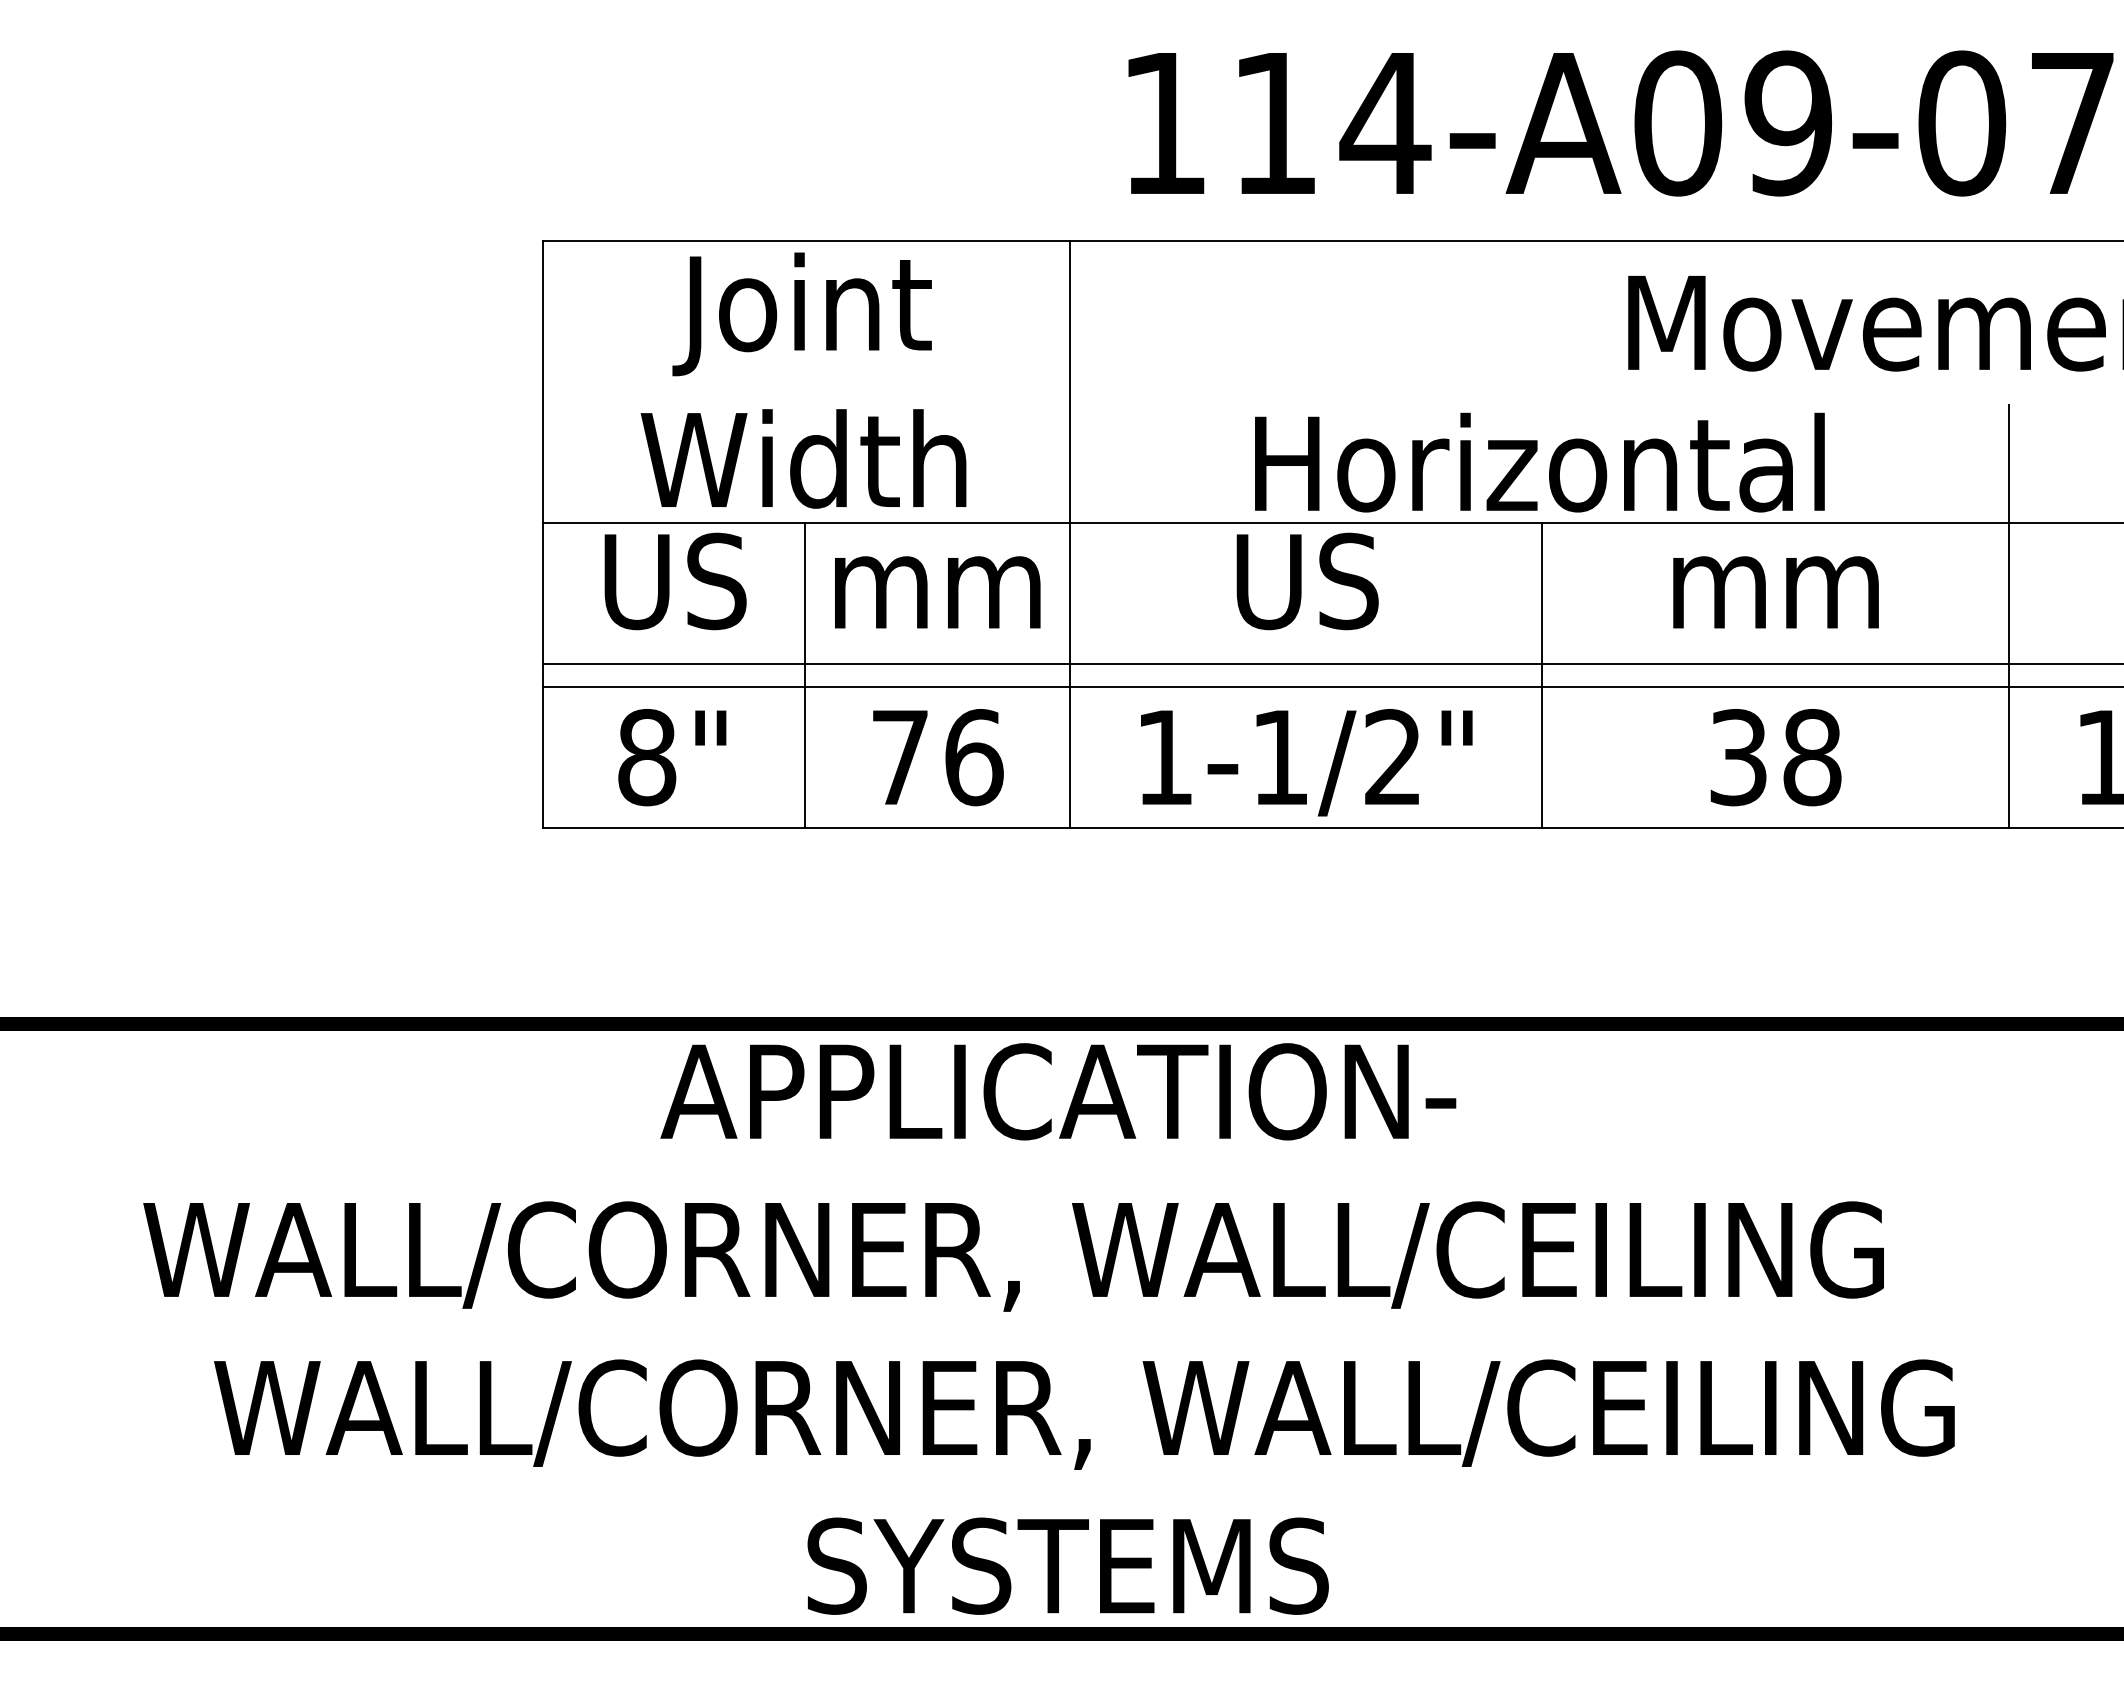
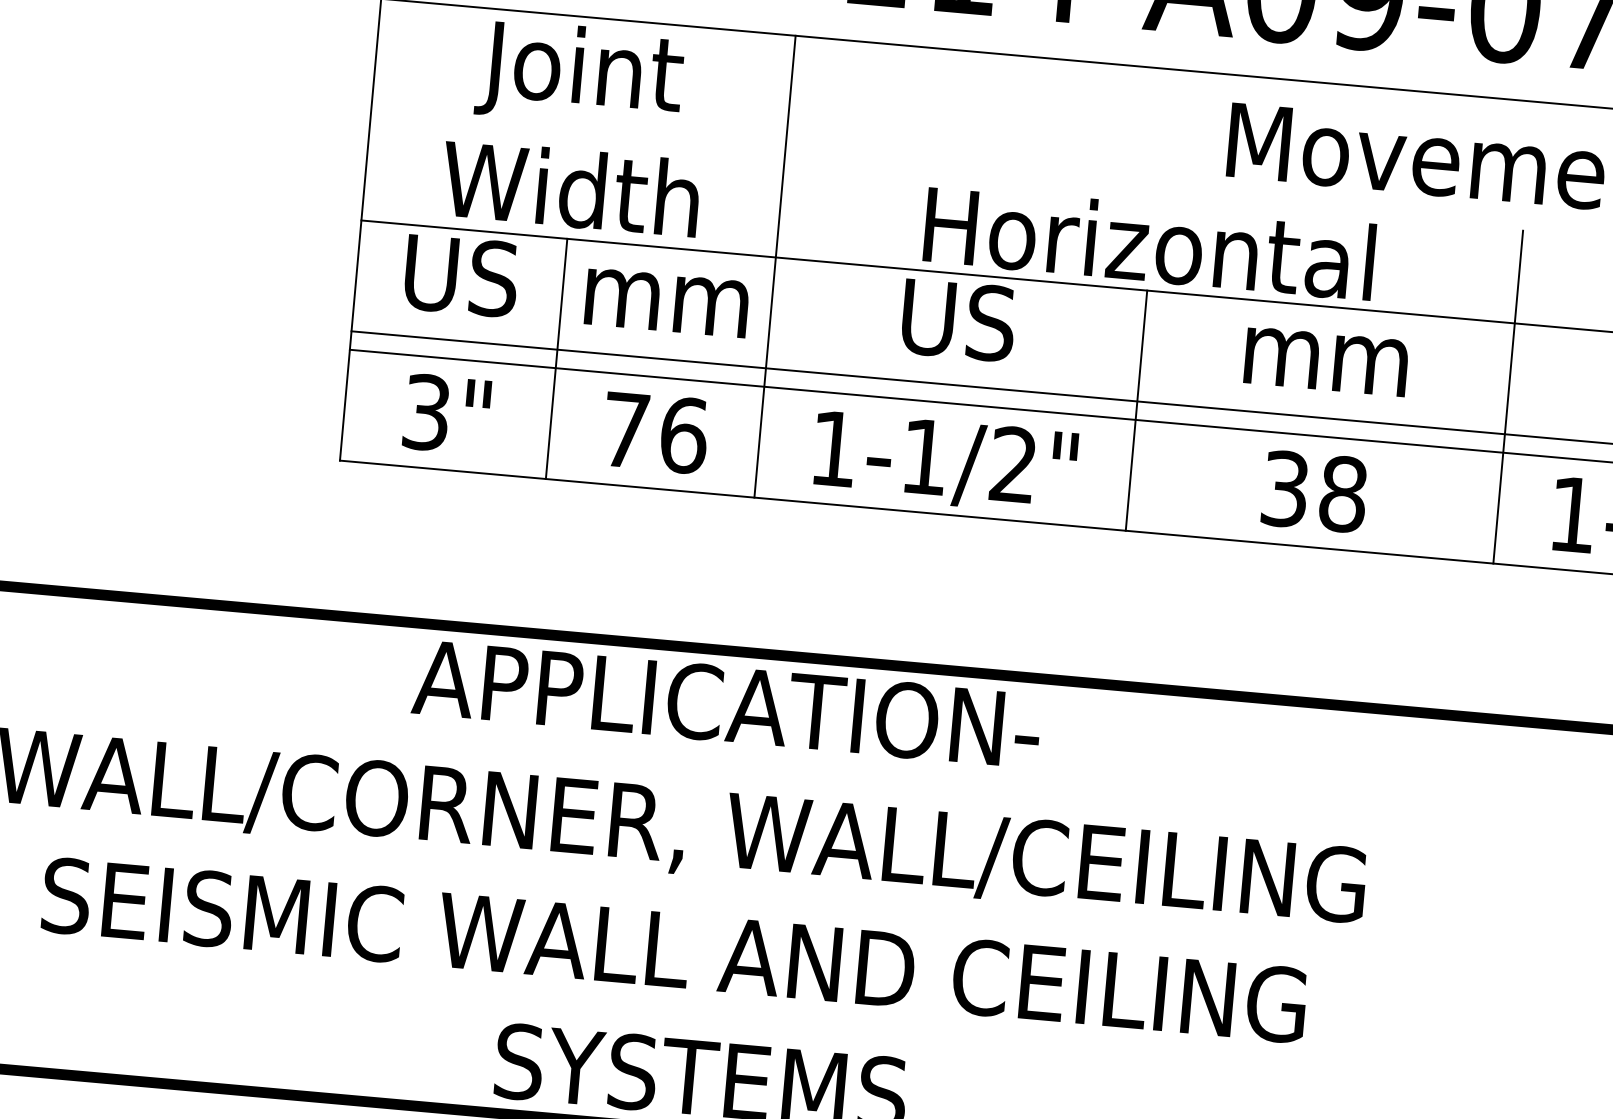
text: (647, 757) -> (427, 412), 8" -> 3"
text: (1084, 1414) -> (724, 959), WALL/CORNER, WALL/CEILING -> SEISMIC WALL AND CEILING

